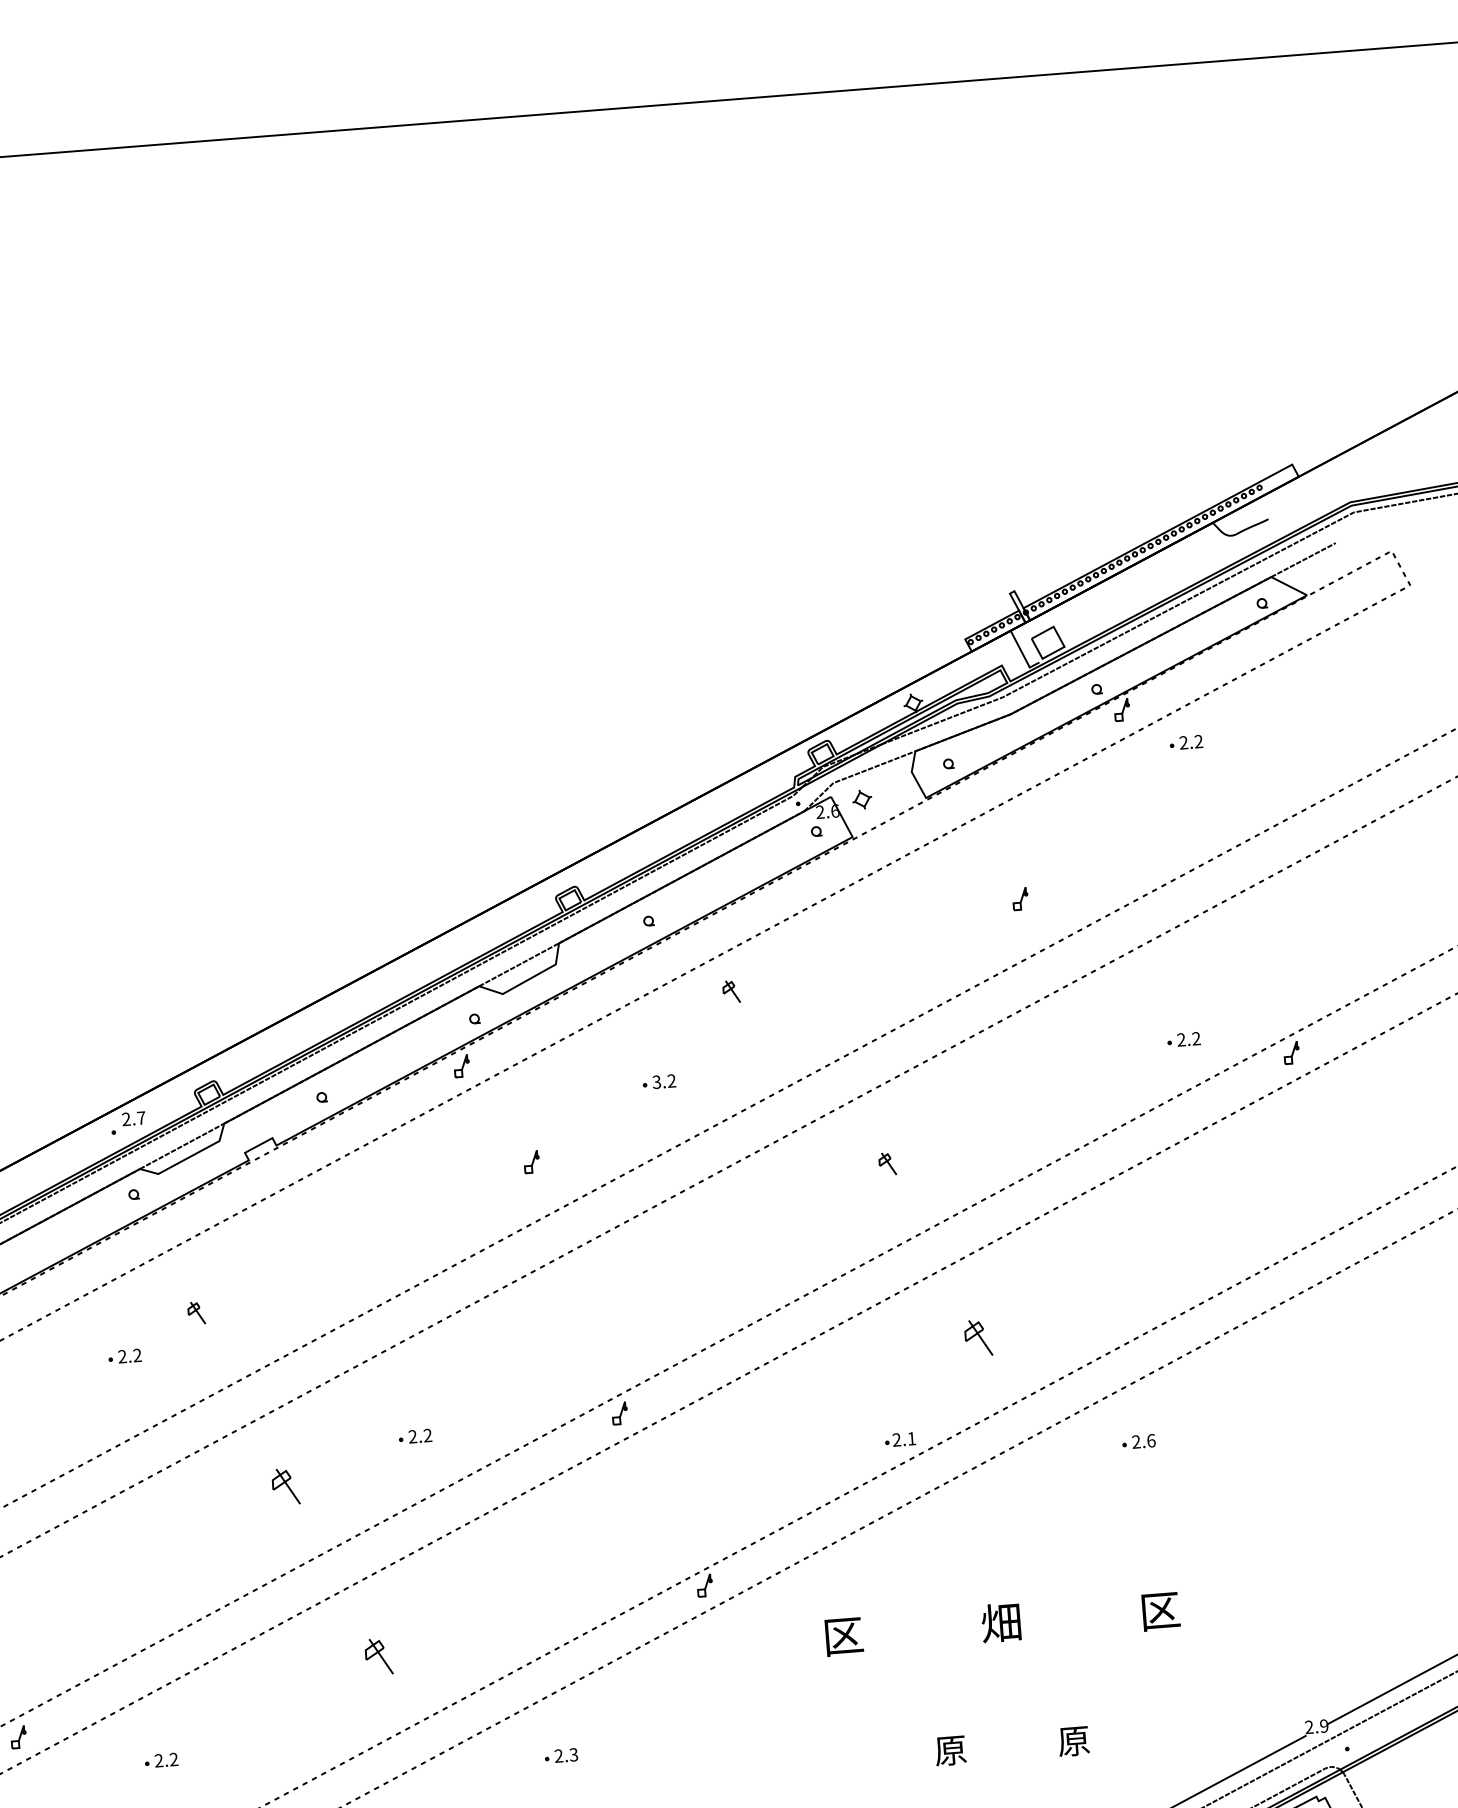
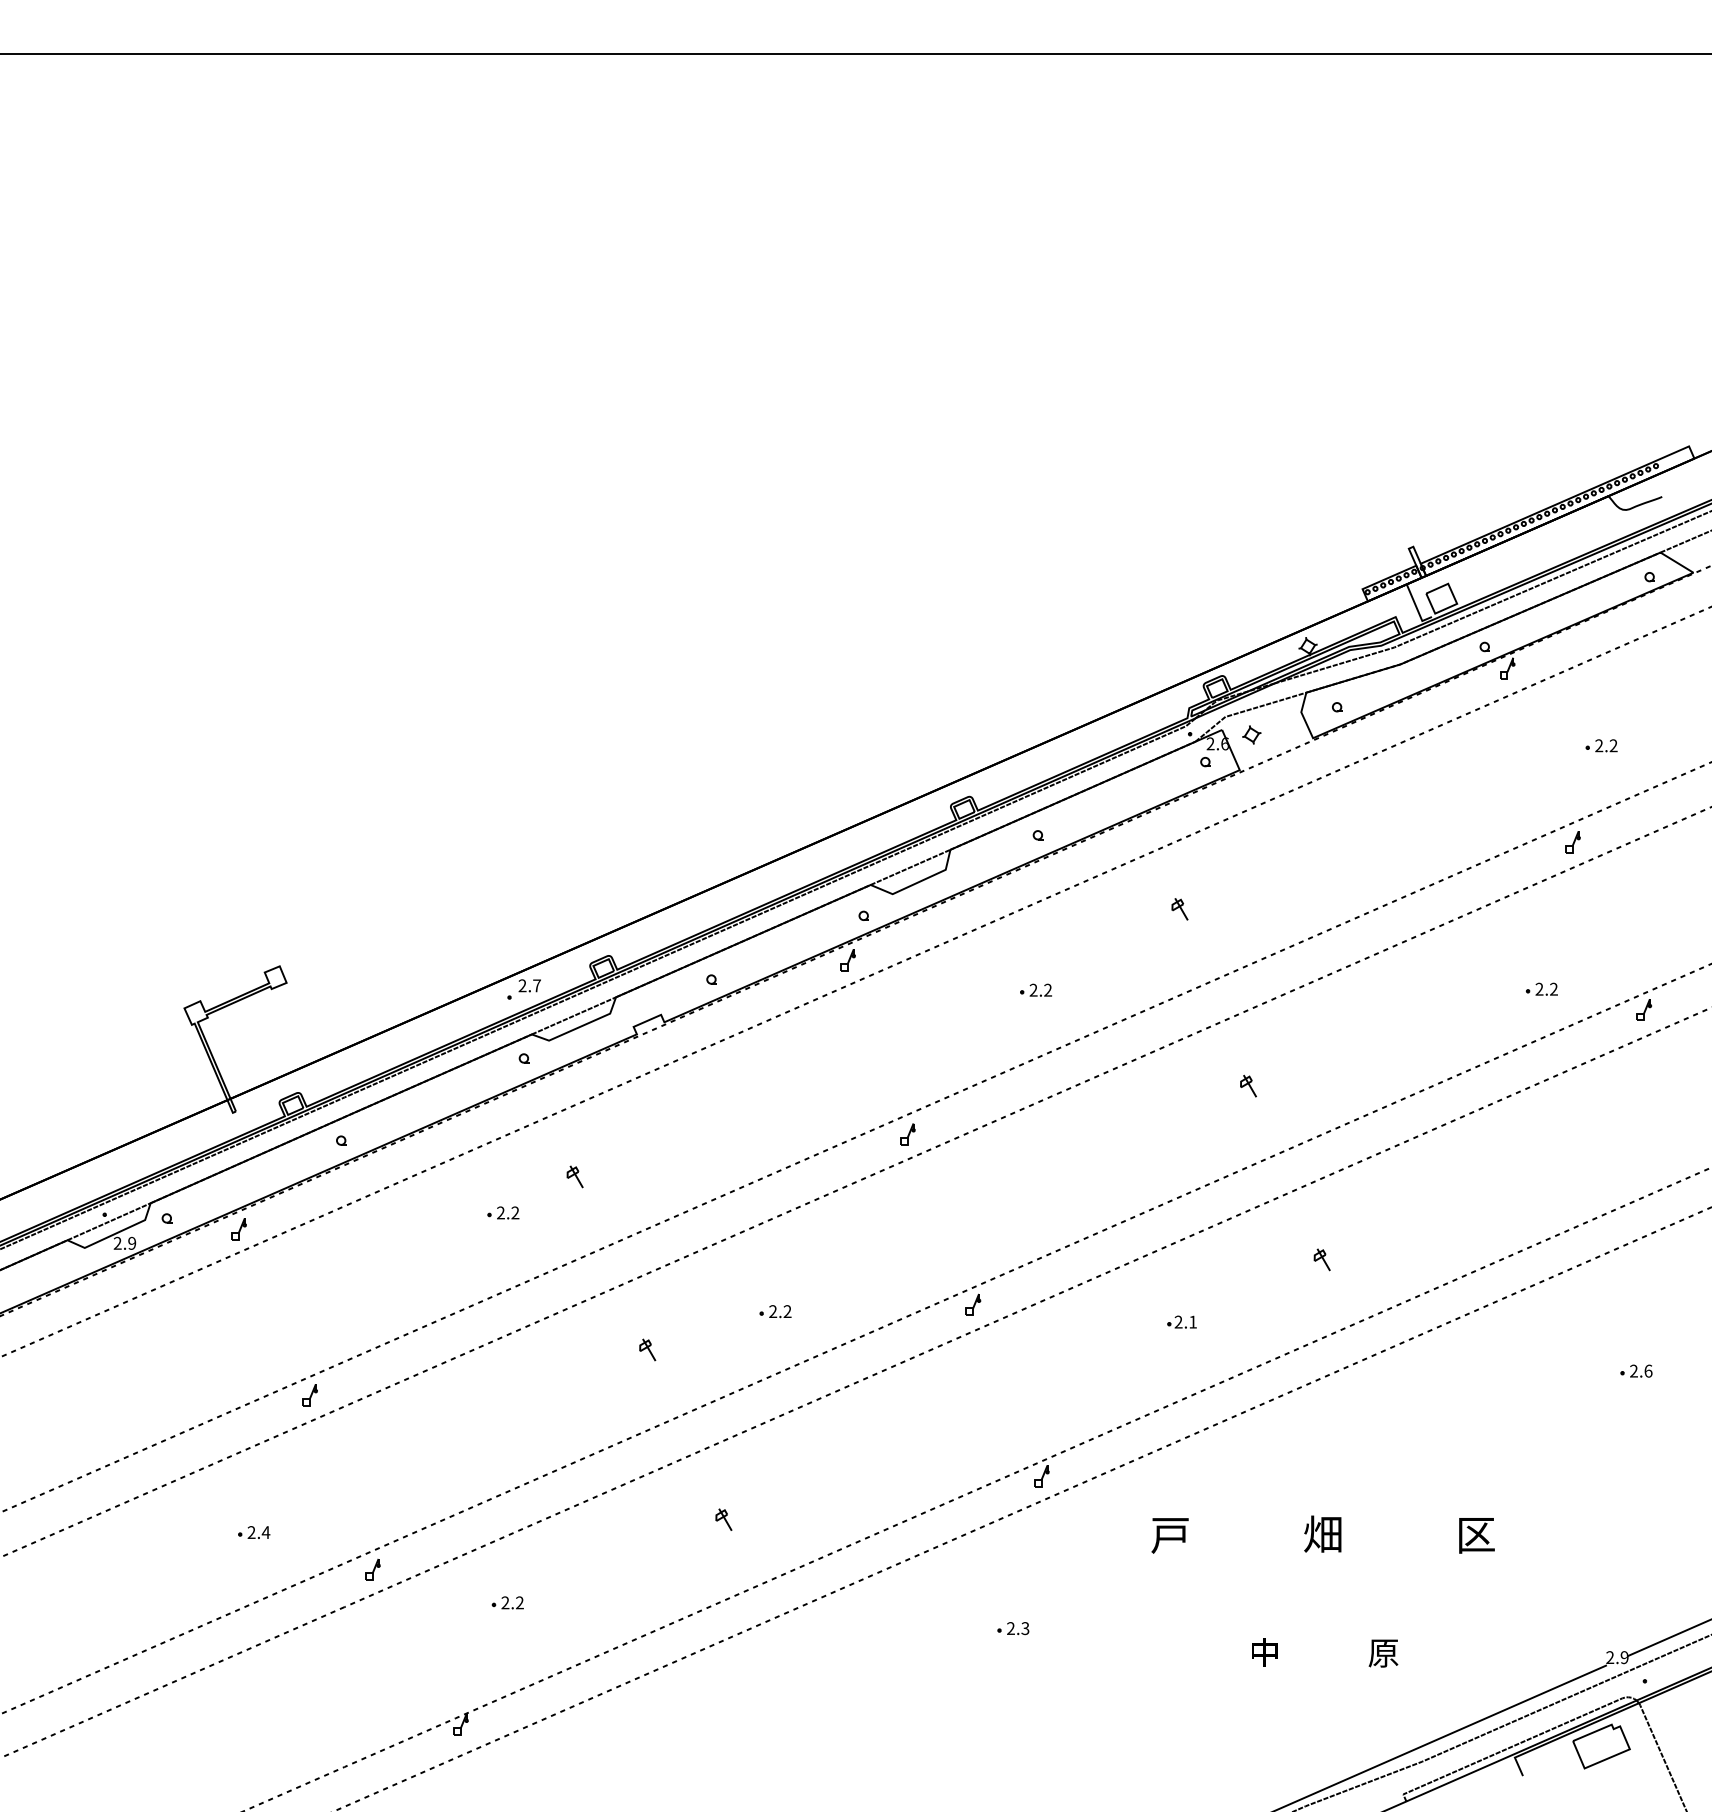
part: (1186, 742) -> (1601, 745), moved
part: (1020, 899) -> (1572, 842), moved
part: (730, 992) -> (1179, 909), moved
text: (656, 1082) -> (1033, 990), 3.2 -> 2.2
part: (531, 1162) -> (907, 1134), moved
part: (977, 1337) -> (1321, 1259), size x0.62
part: (899, 1439) -> (1181, 1321), moved
part: (1138, 1441) -> (1636, 1370), moved
part: (285, 1486) -> (647, 1349), size x0.62
text: (843, 1636) -> (1170, 1535), 区 -> 戸
part: (378, 1656) -> (723, 1519), size x0.62
text: (950, 1750) -> (1264, 1652), 原 -> 中
part: (561, 1755) -> (1013, 1628), moved

